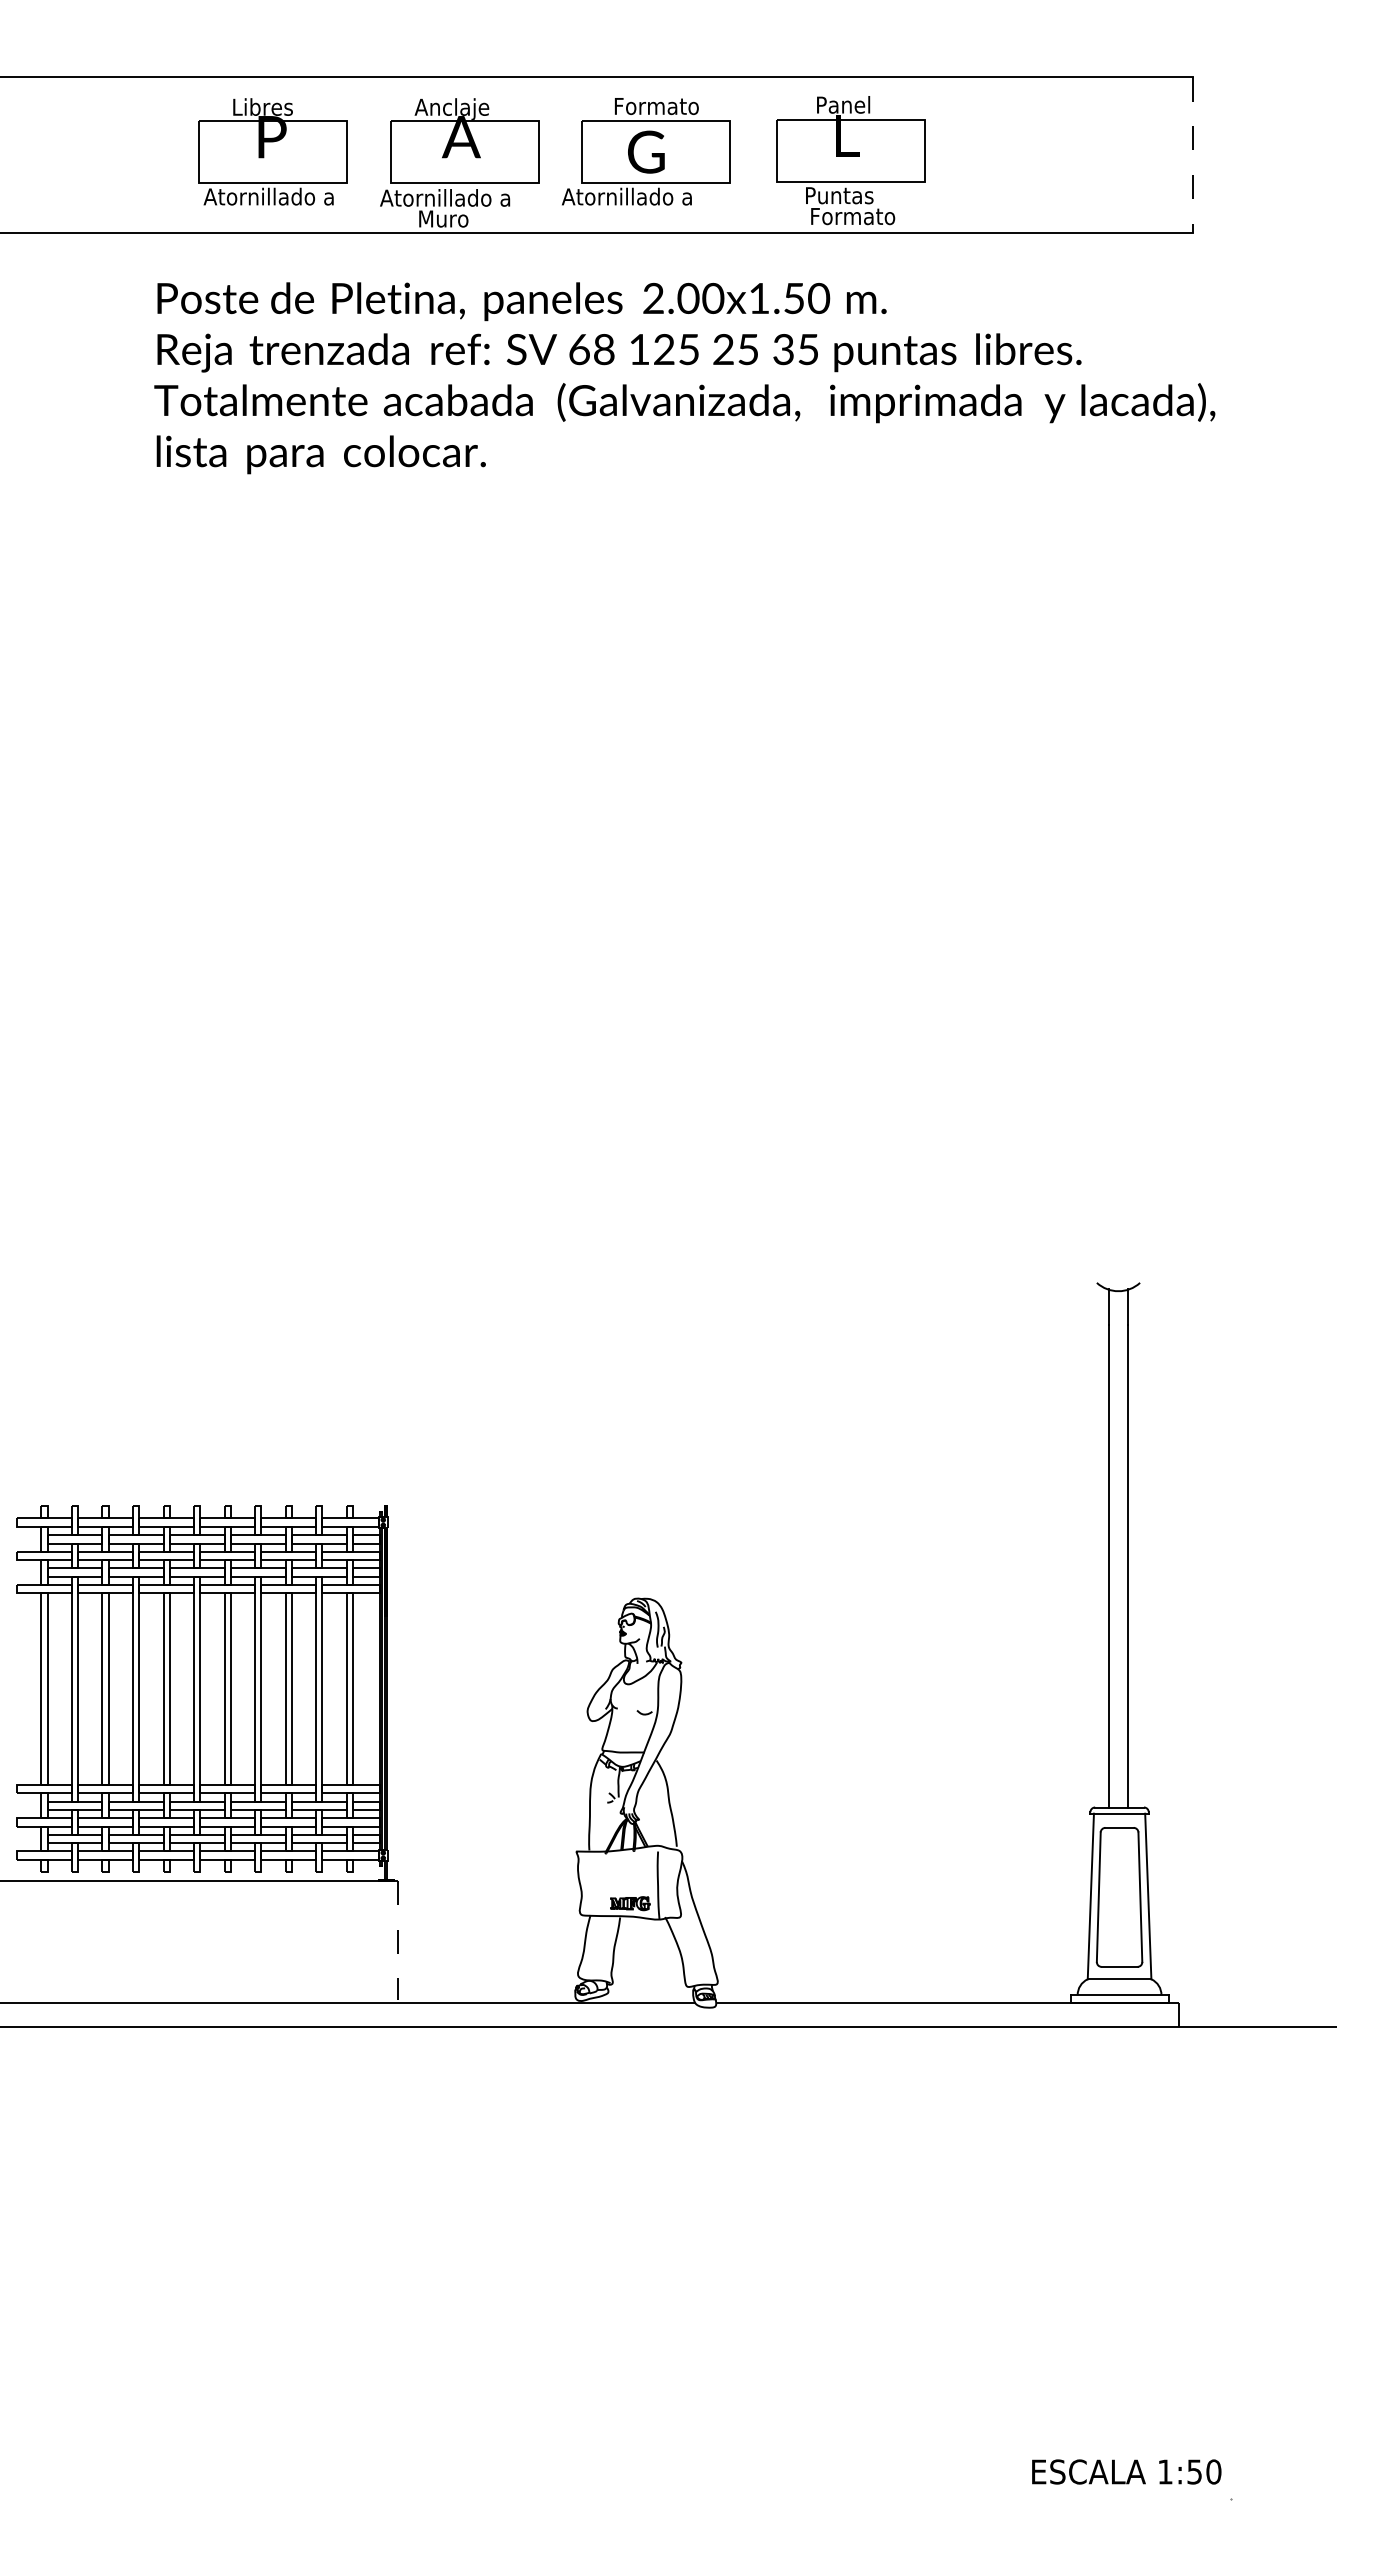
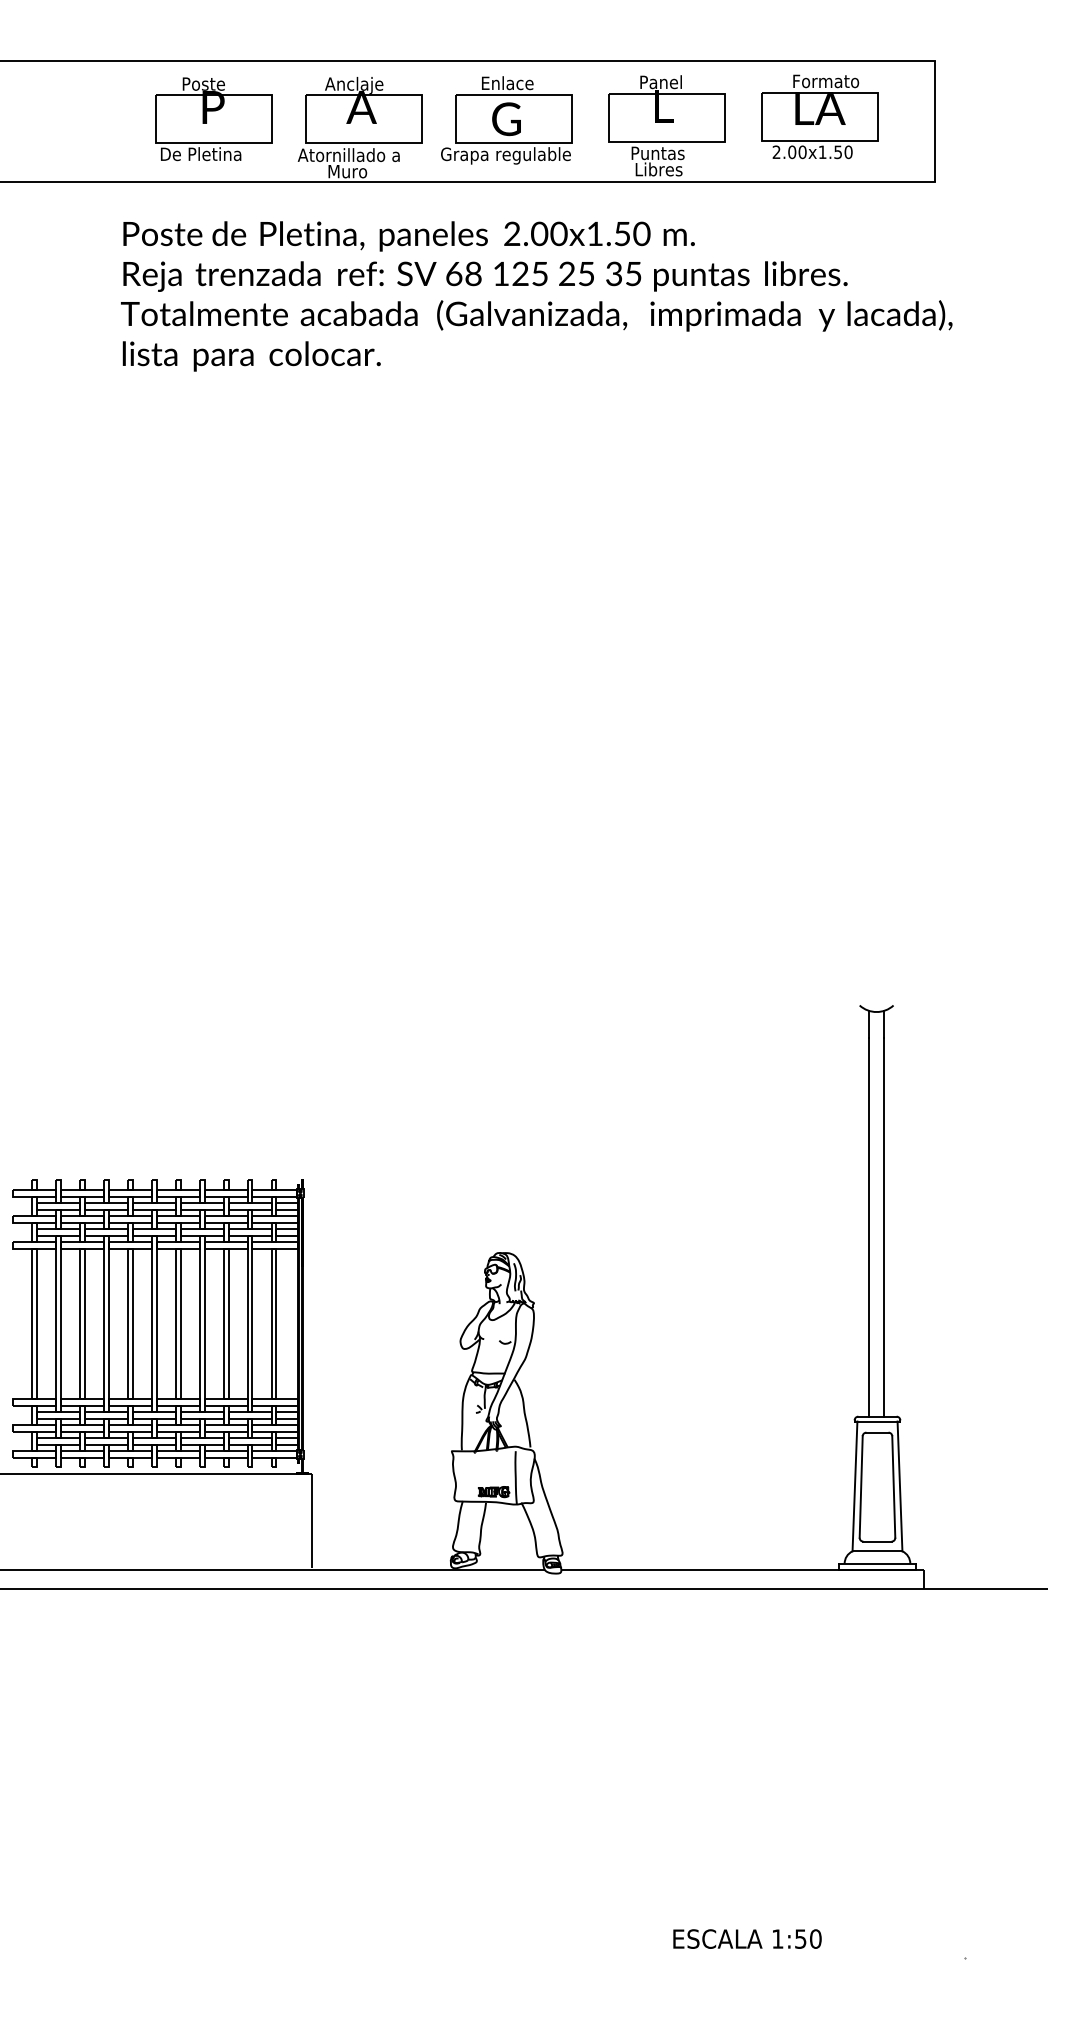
text: (263, 106) -> (206, 83), Libres -> Poste
text: (657, 106) -> (515, 83), Formato -> Enlace
part: (1045, 149) -> (819, 117), added
line: (1193, 154) -> (935, 121), dashed -> solid
text: (268, 196) -> (210, 153), Atornillado a -> De Pletina
text: (644, 198) -> (505, 155), Atornillado a -> Grapa regulable
text: (854, 216) -> (669, 169), Formato -> Libres
line: (397, 1940) -> (311, 1520), dashed -> solid
text: (1126, 2471) -> (747, 1938), moved

